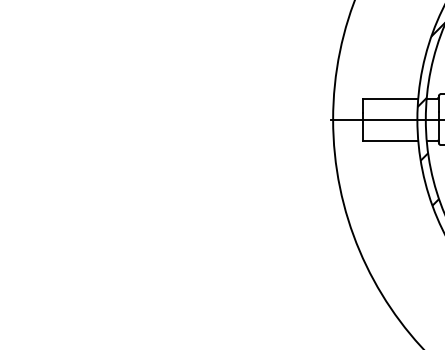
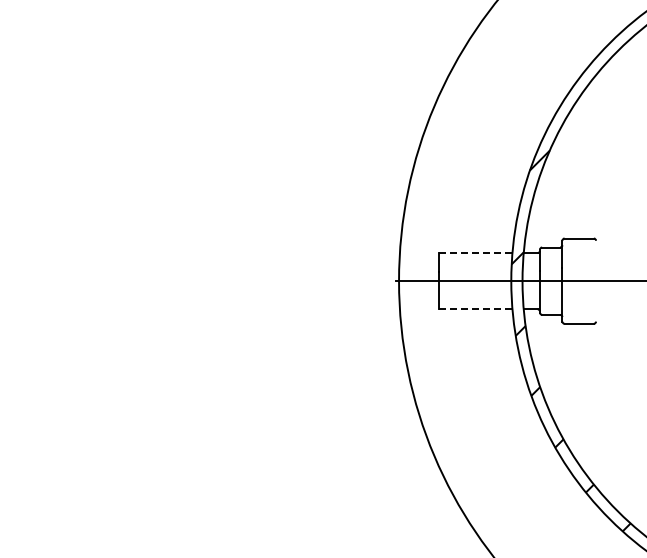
line: (390, 98) -> (475, 253), solid -> dashed
line: (390, 140) -> (475, 309), solid -> dashed

